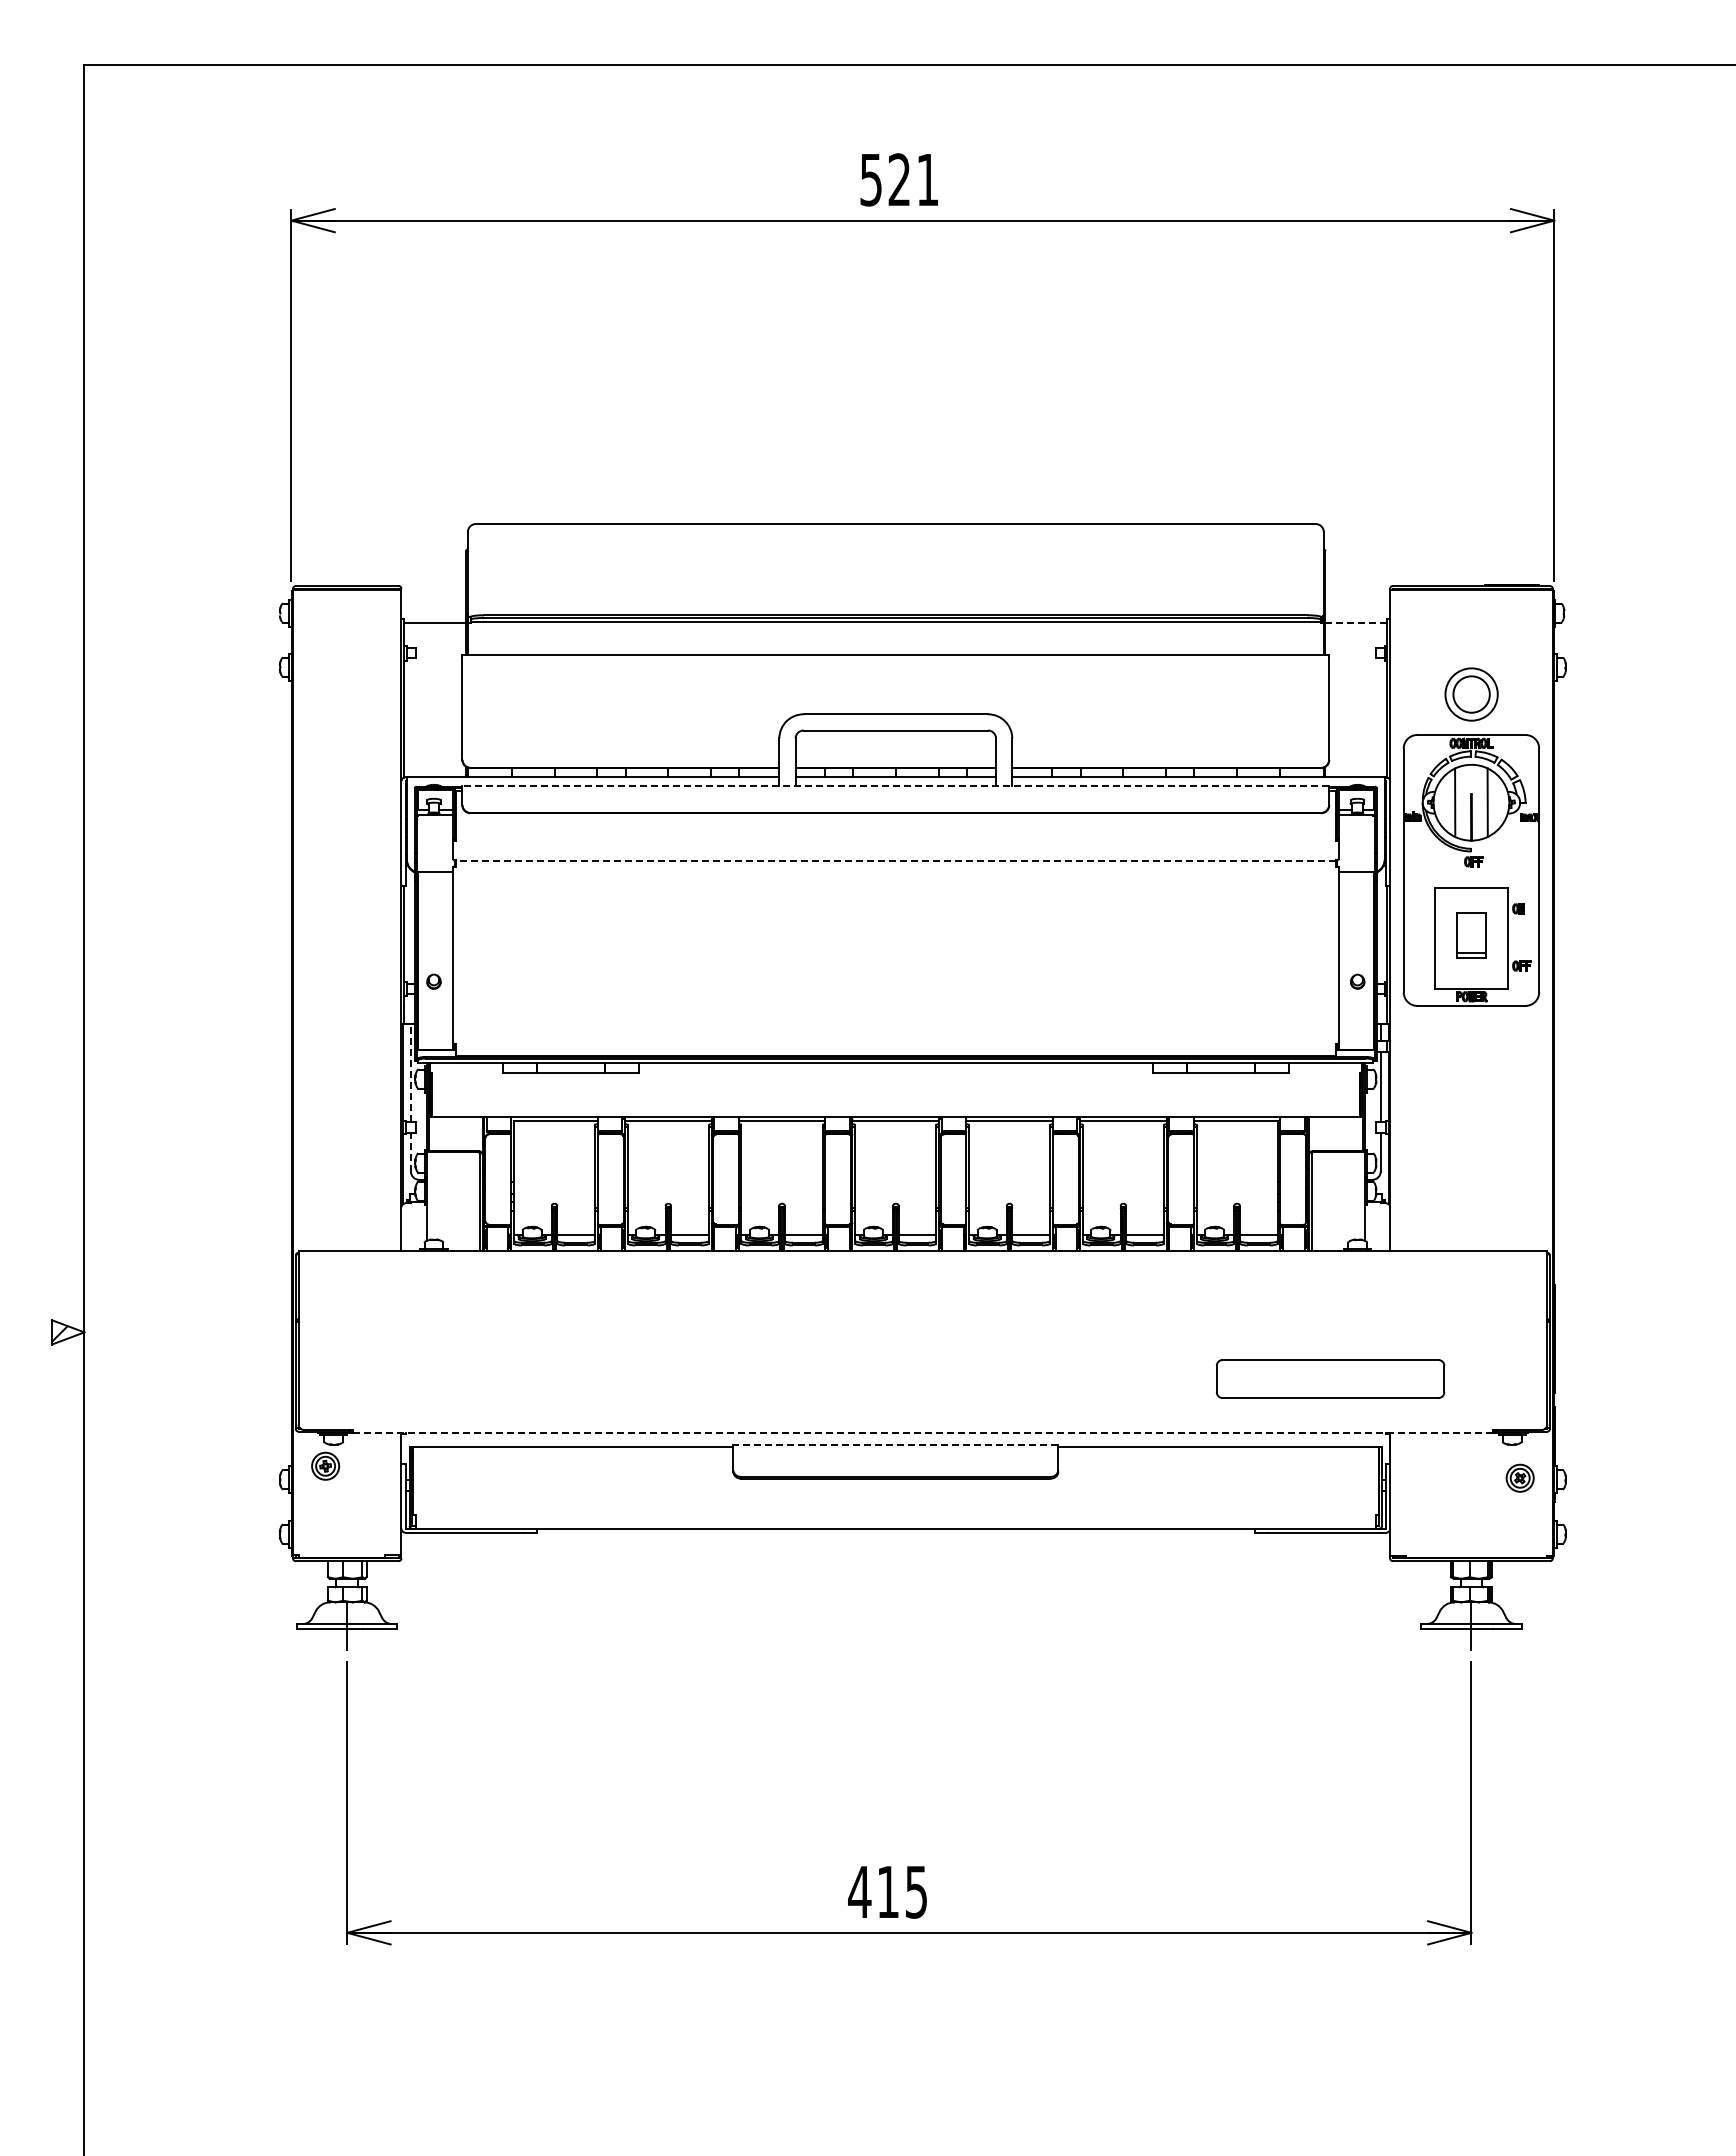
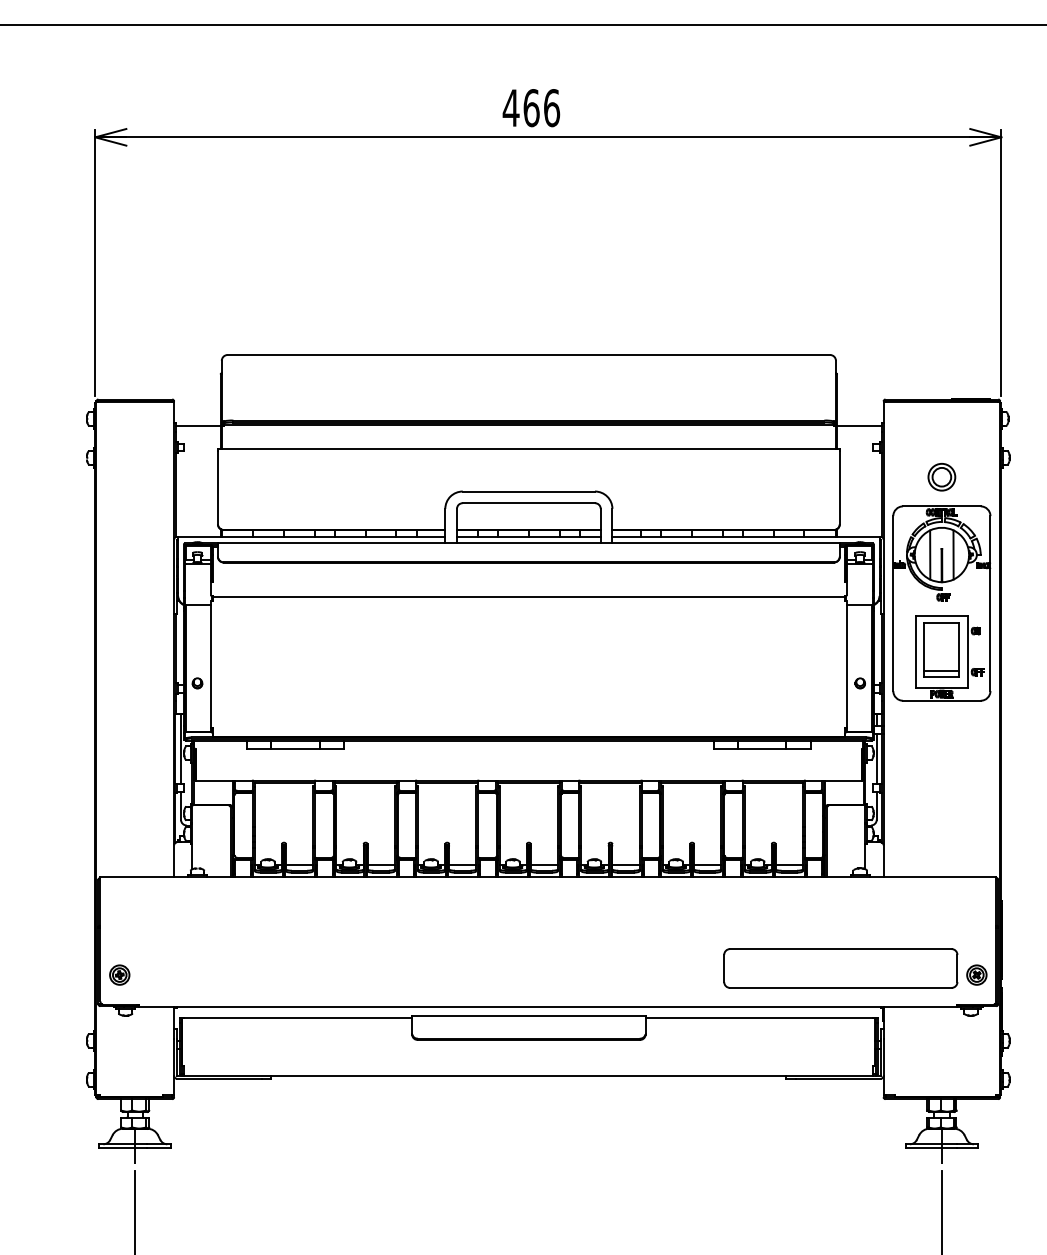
text: (899, 179) -> (531, 107), 521 -> 466
line: (1356, 623) -> (859, 426), dashed -> solid
part: (1470, 693) -> (941, 476), size x0.71
line: (895, 786) -> (528, 543), dashed -> solid
line: (895, 861) -> (528, 597), dashed -> solid
part: (1471, 935) -> (941, 650), size x1.67
line: (410, 1072) -> (180, 748), dashed -> solid
line: (410, 1151) -> (180, 805), dashed -> solid
part: (1330, 1378) -> (840, 968), size x1.43
line: (922, 1433) -> (548, 1007), dashed -> solid
line: (895, 1444) -> (528, 1015), dashed -> solid
part: (325, 1465) -> (119, 974), moved
part: (1519, 1477) -> (976, 974), moved

